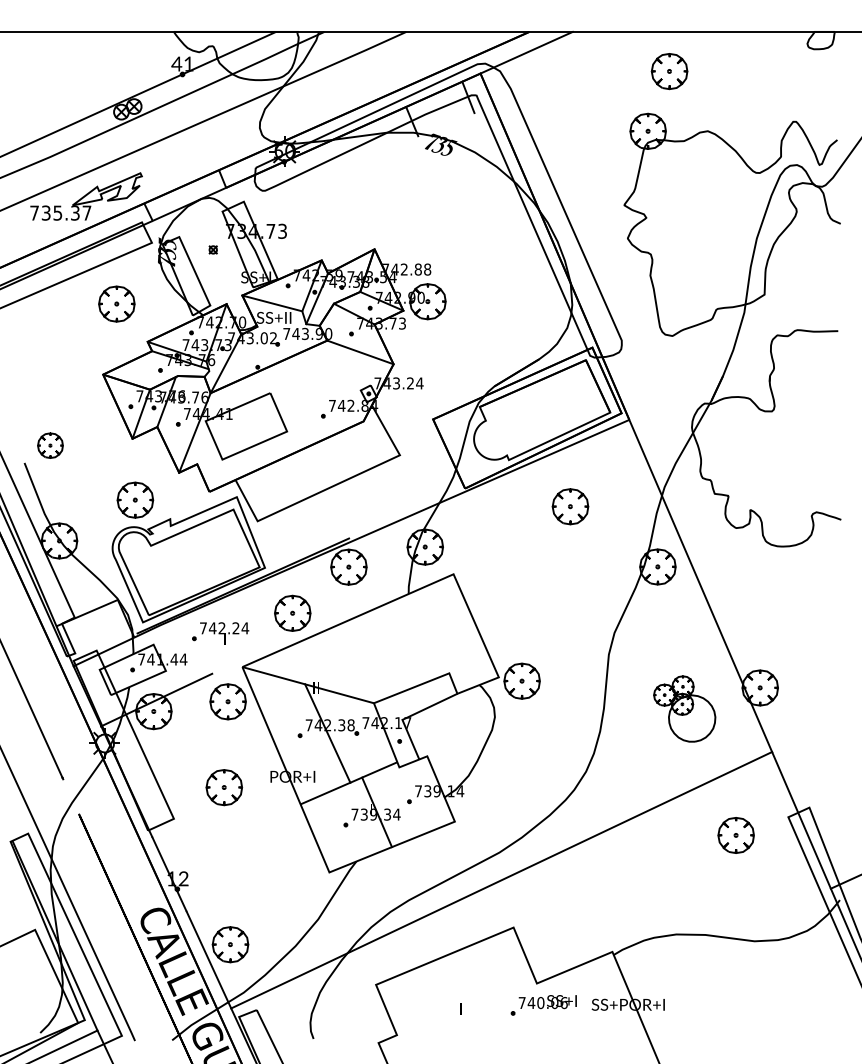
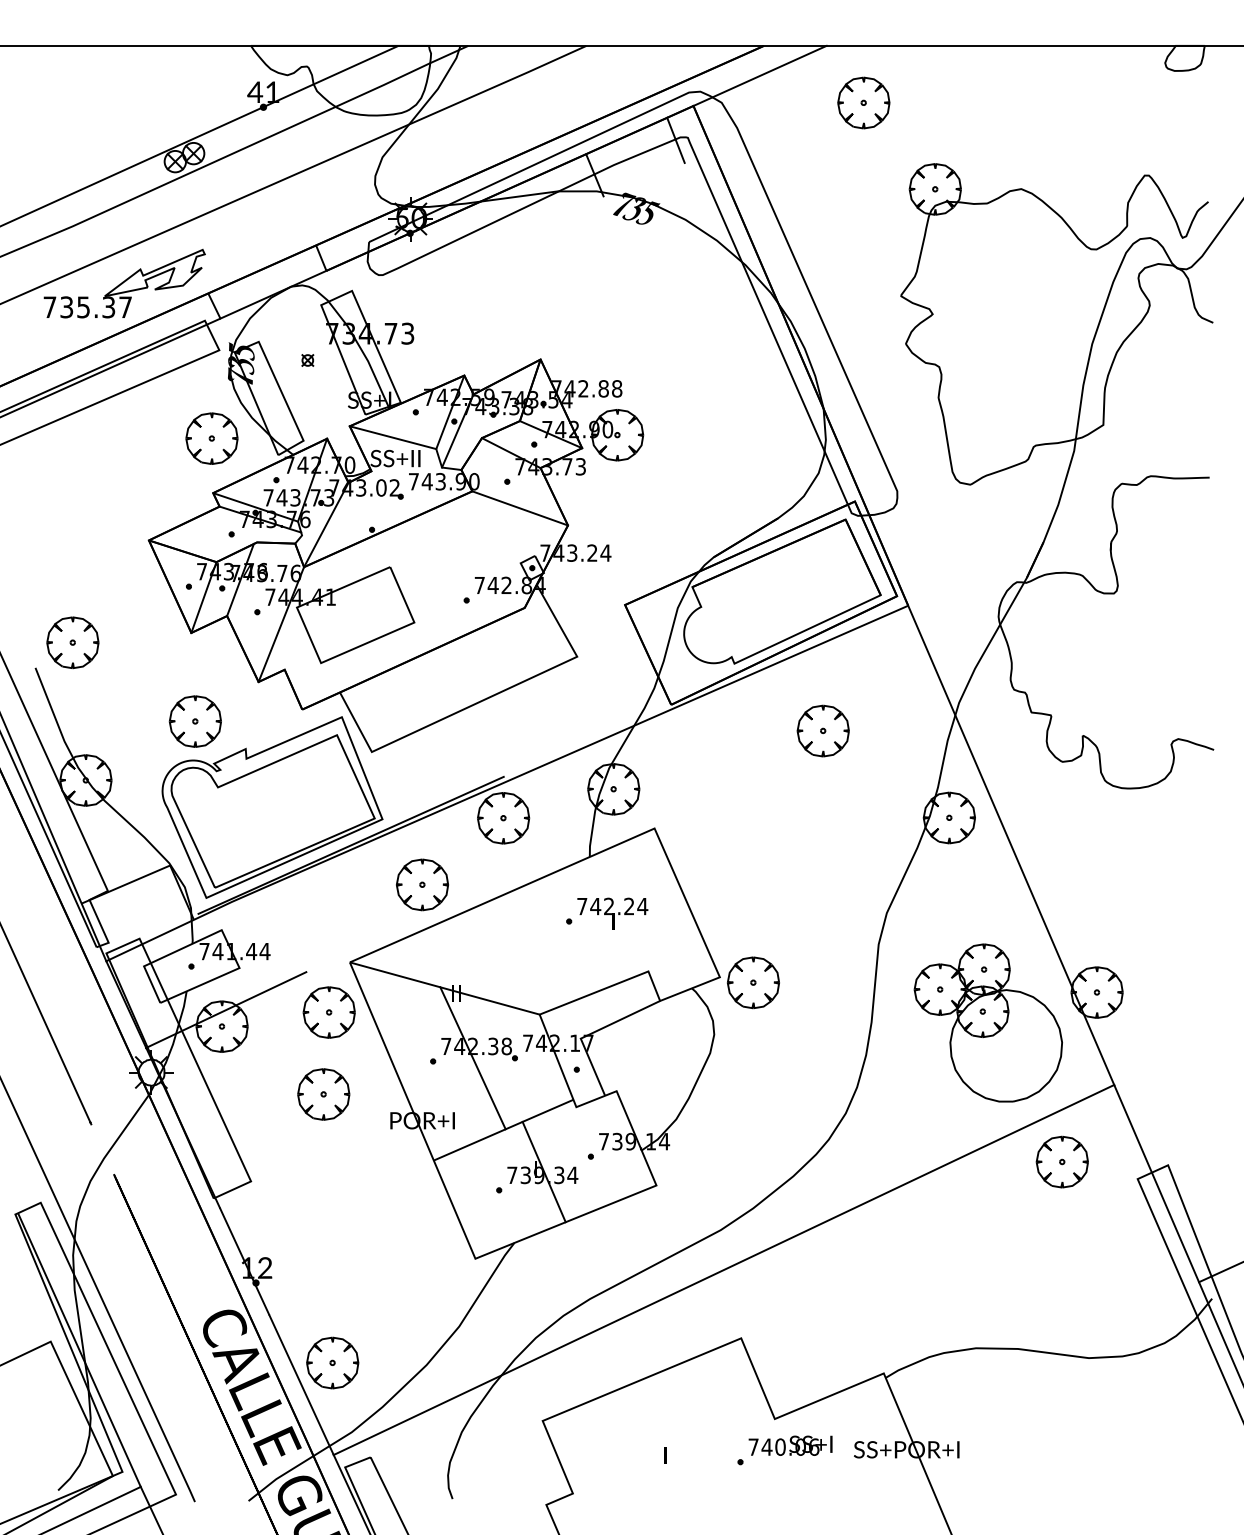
part: (669, 71) -> (863, 102), moved
part: (116, 303) -> (211, 437), moved
part: (50, 445) -> (72, 642), size x1.43
part: (220, 633) -> (606, 913), moved
part: (684, 708) -> (987, 1022), size x1.67
part: (224, 787) -> (324, 1094), moved
part: (735, 835) -> (1061, 1162), moved

